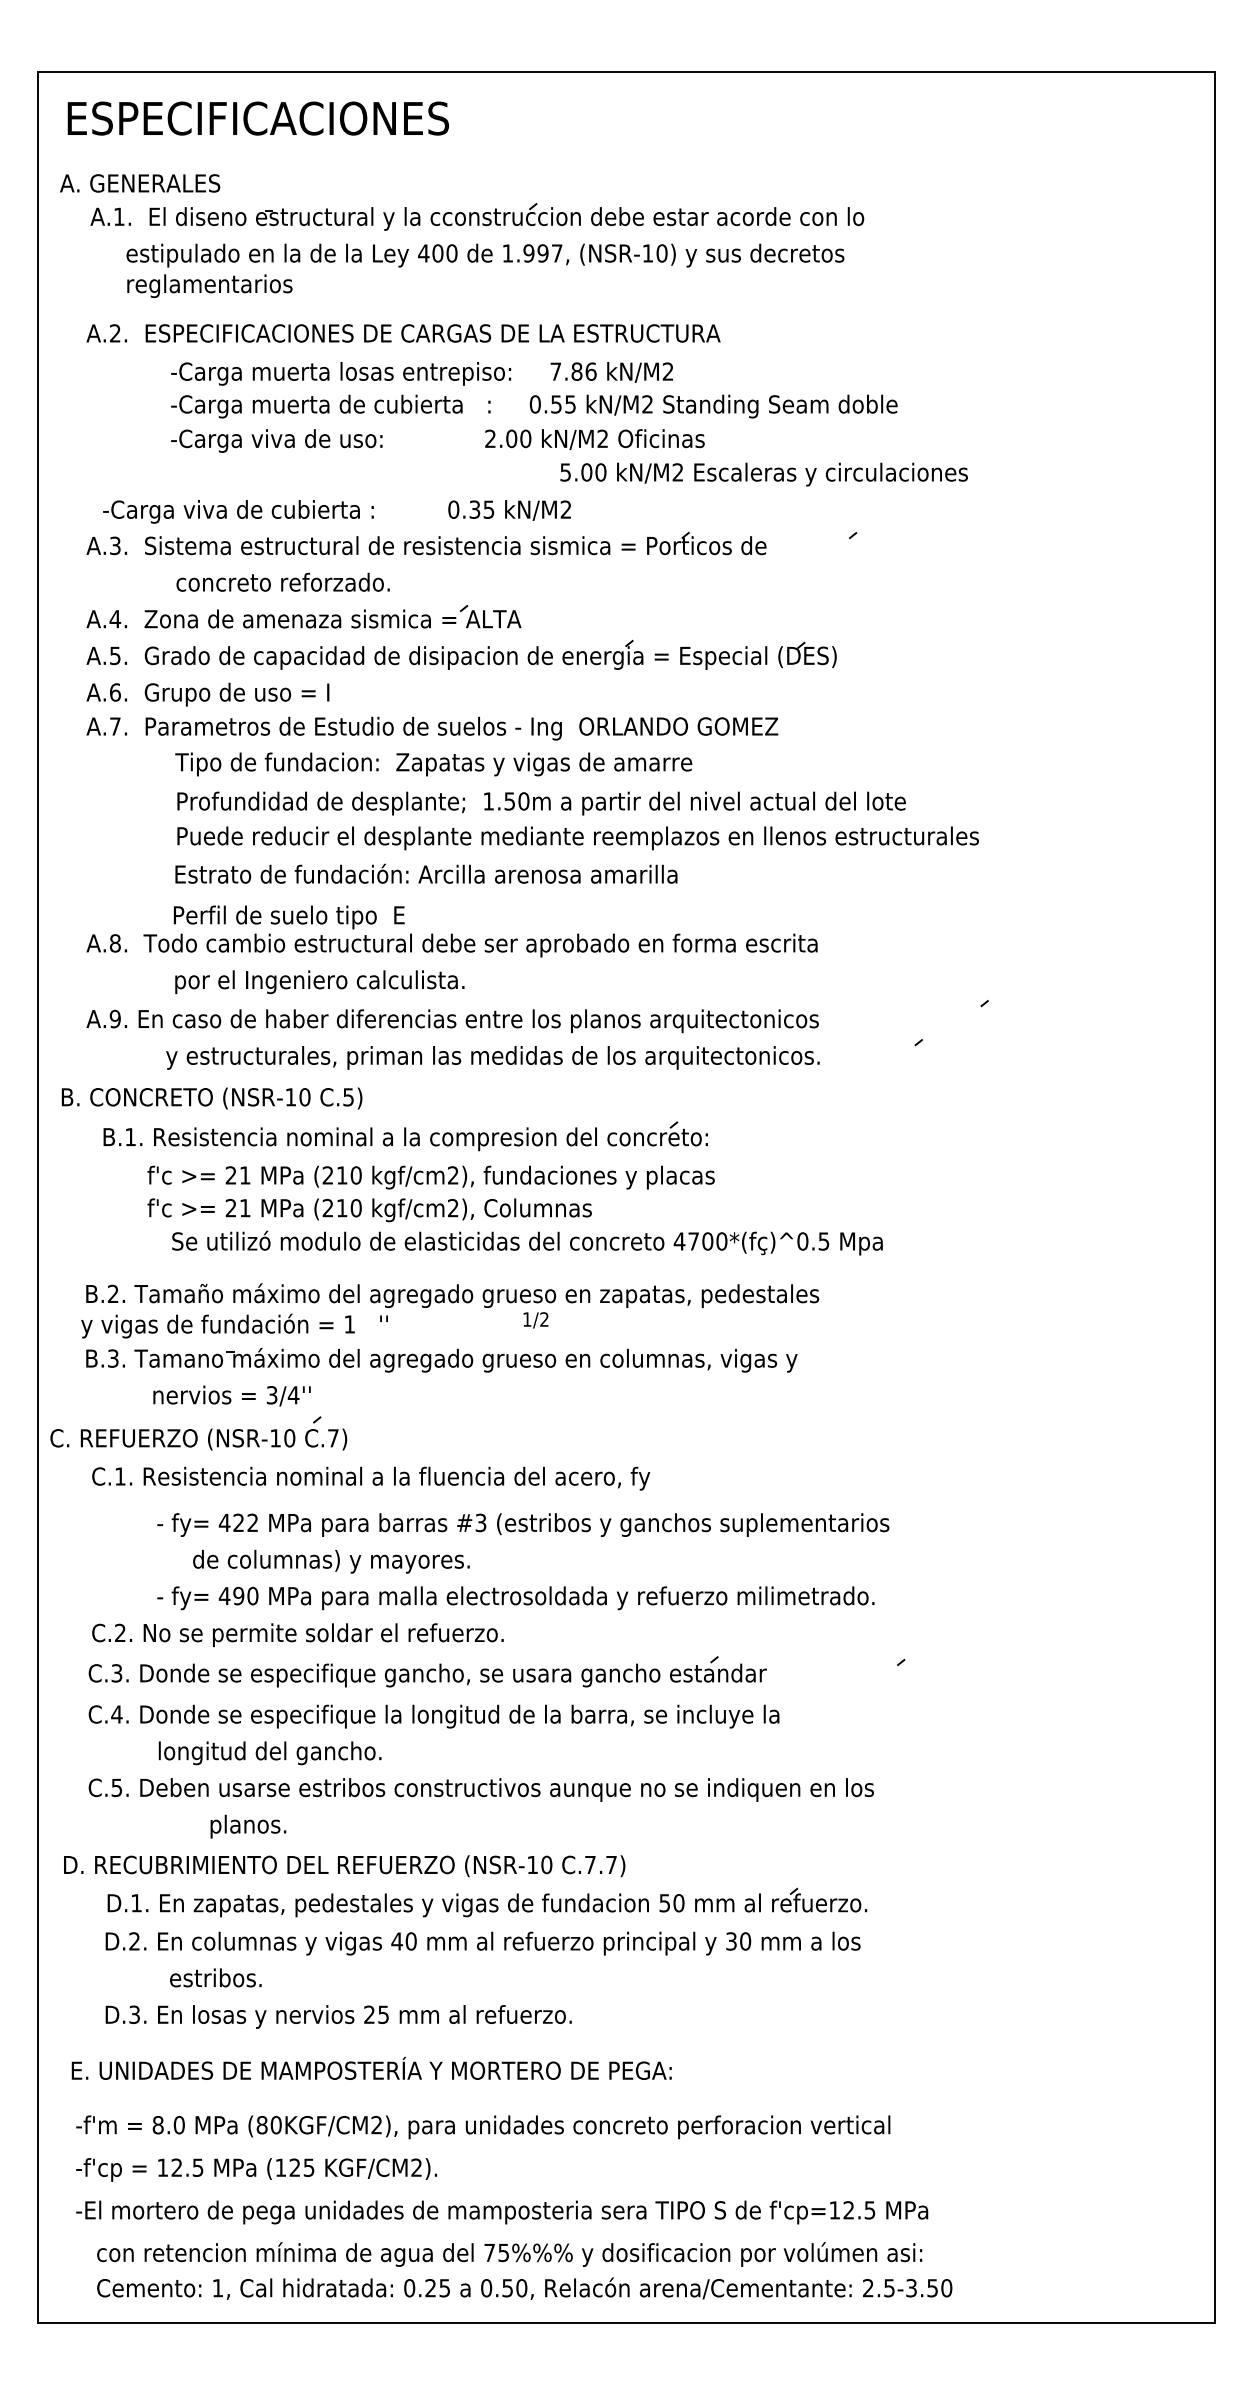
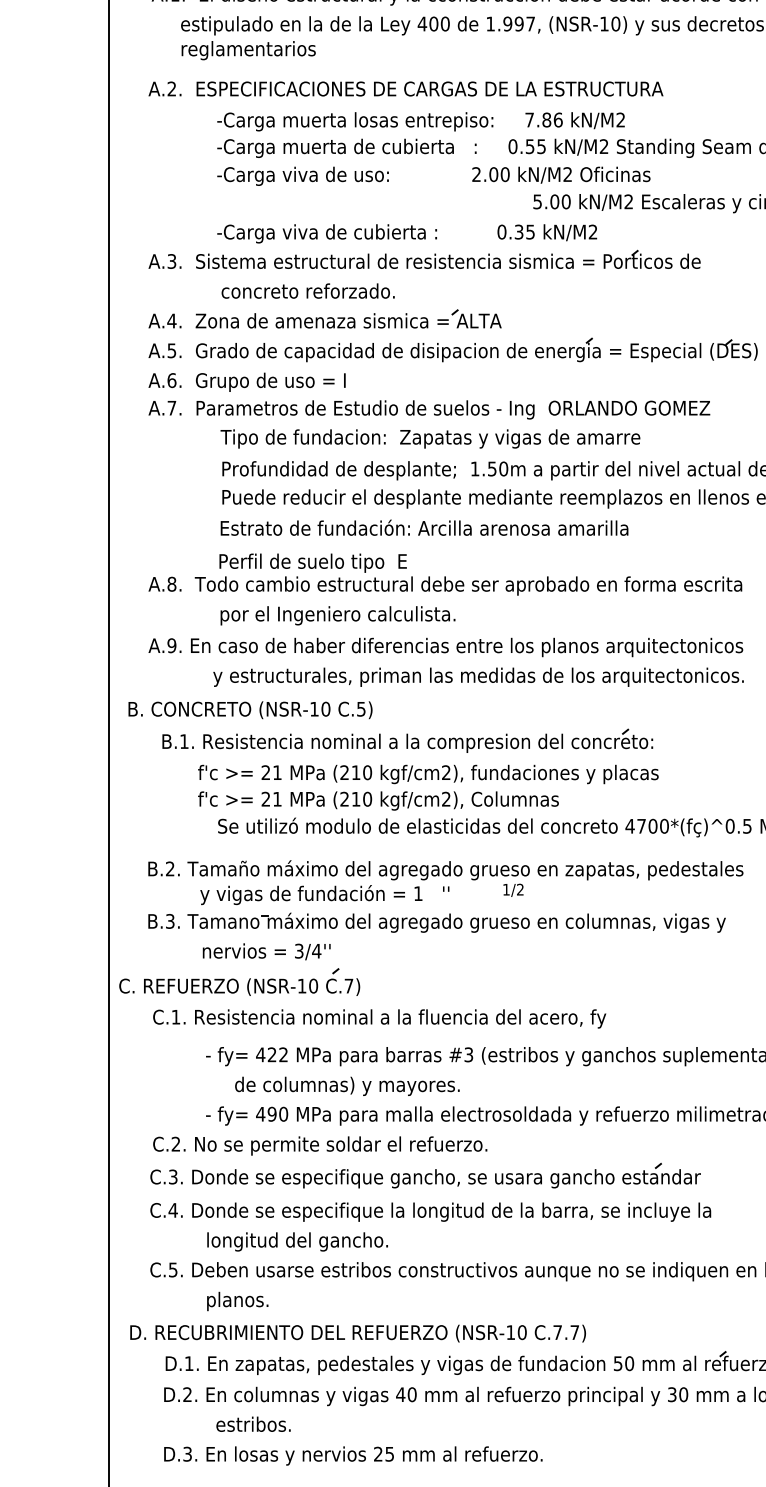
text: (336, 511) -> (406, 233), moved
text: (234, 1325) -> (324, 894), moved
text: (248, 1826) -> (237, 1301), moved

